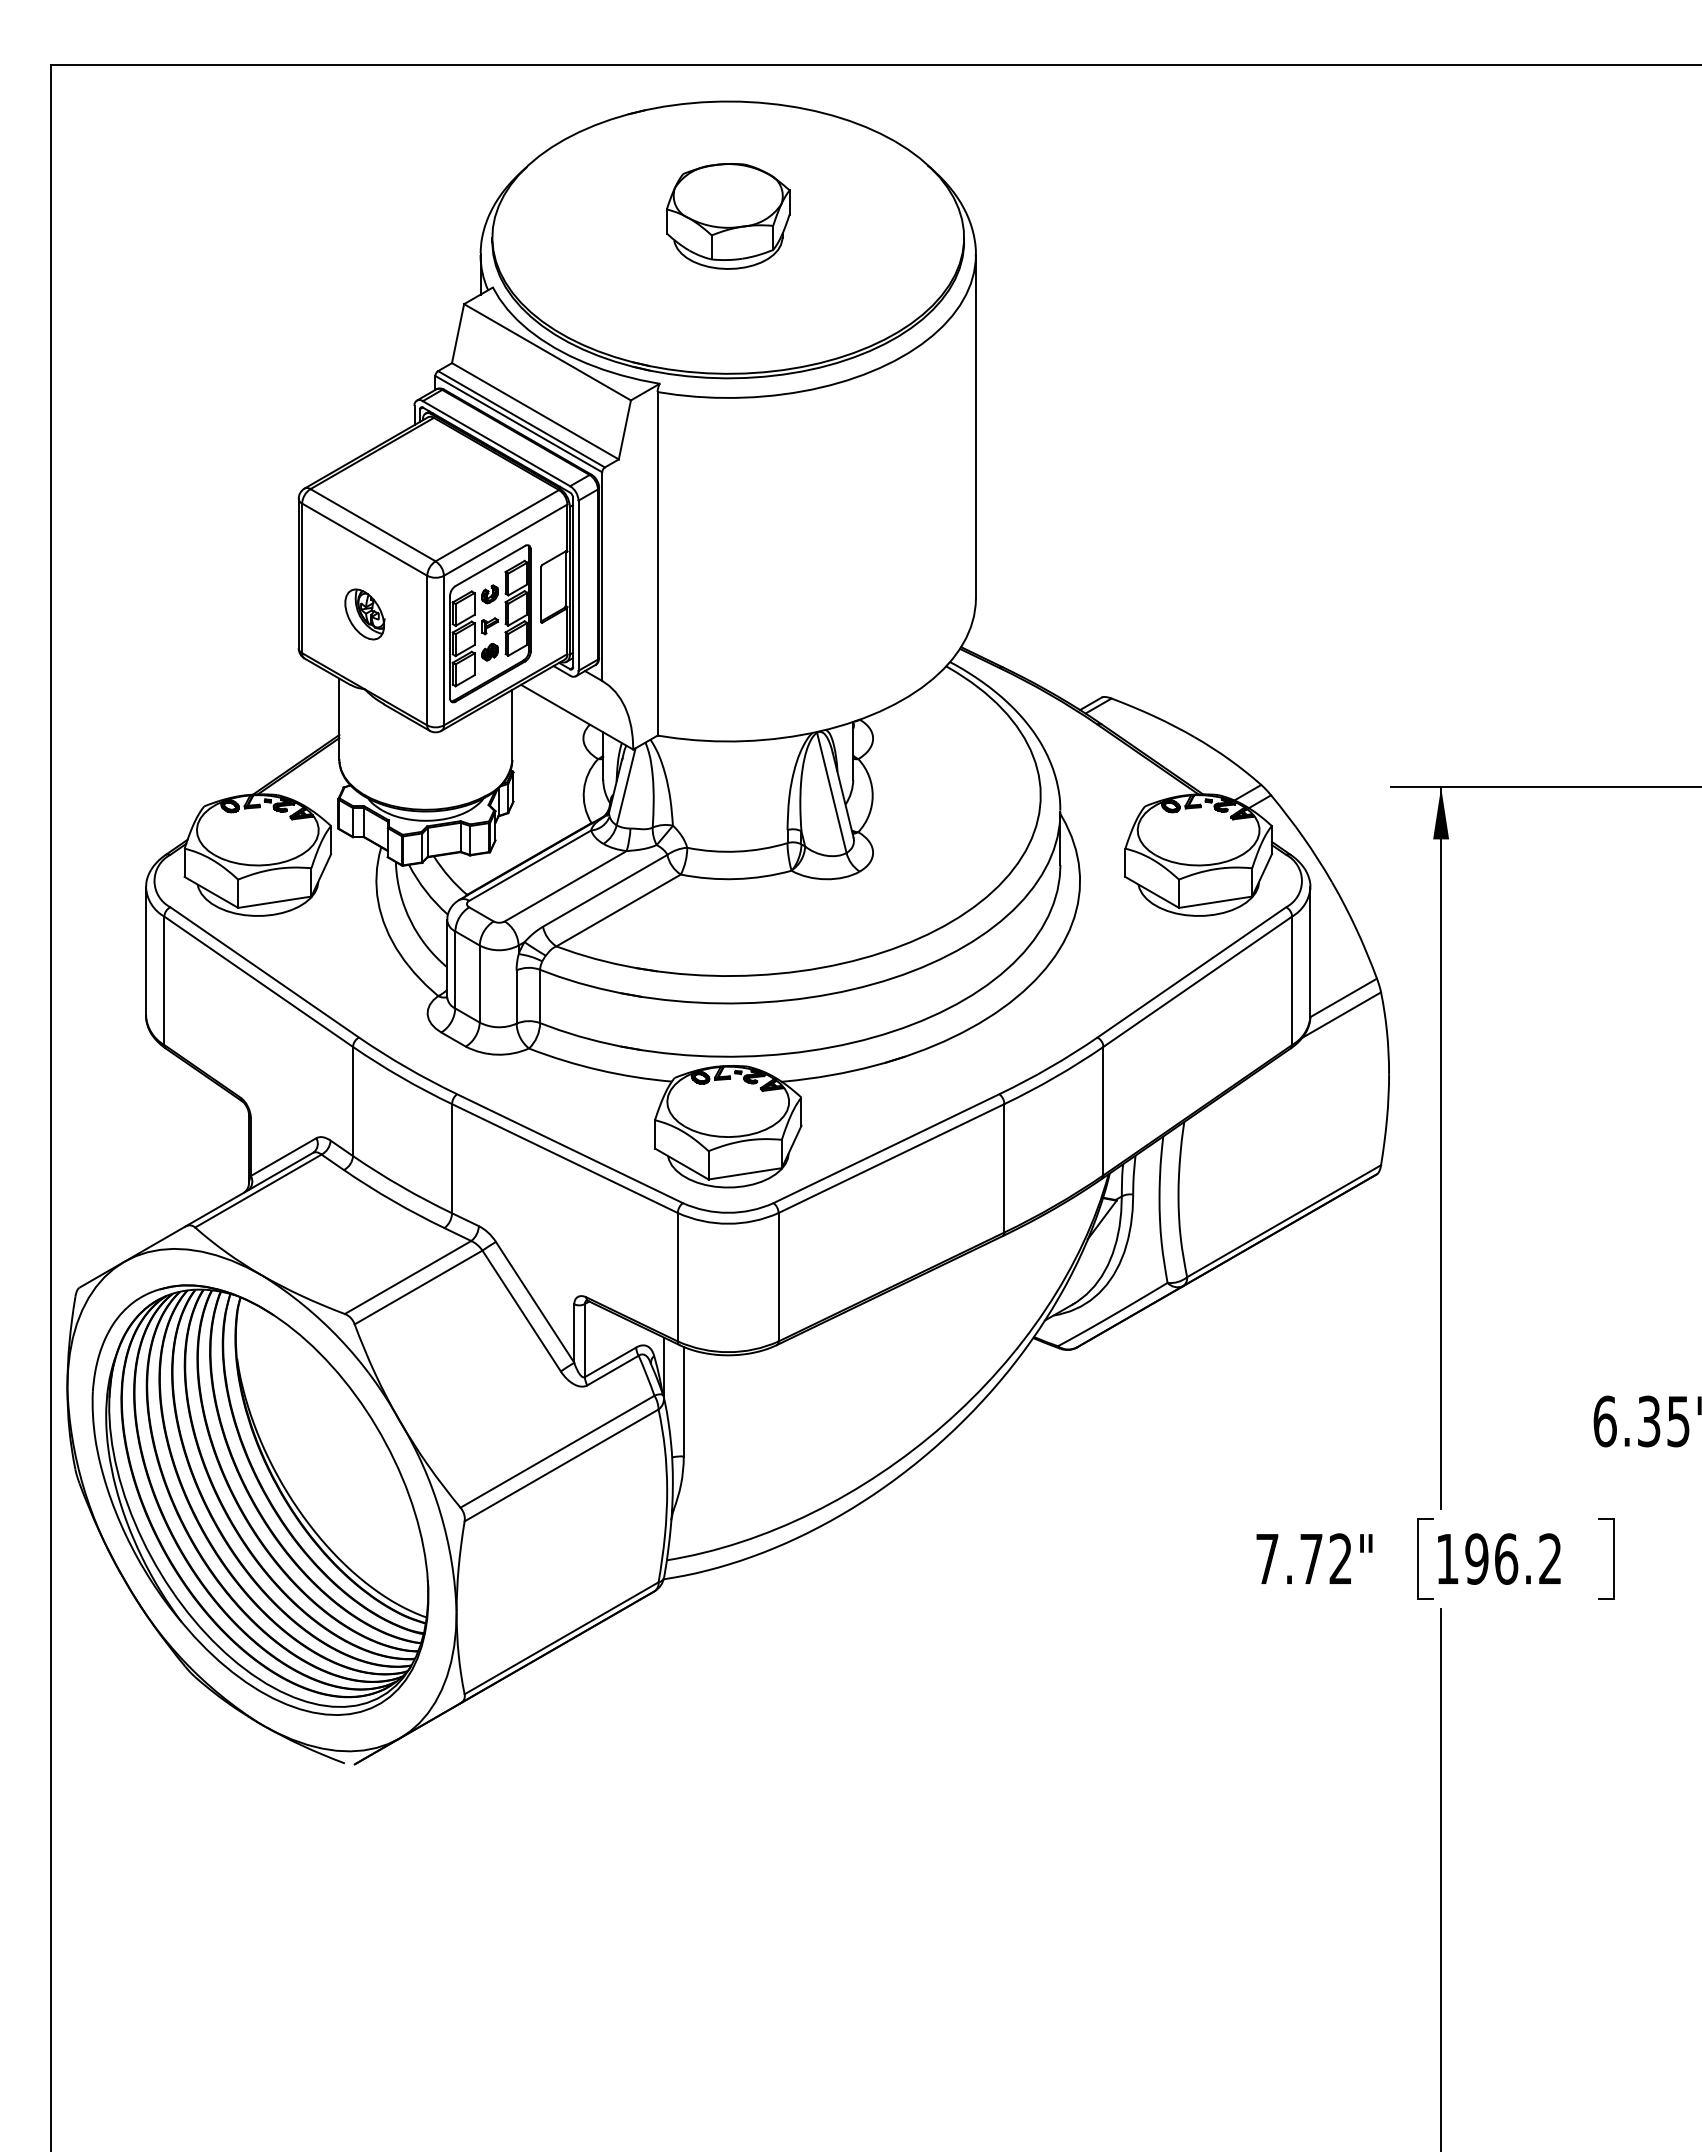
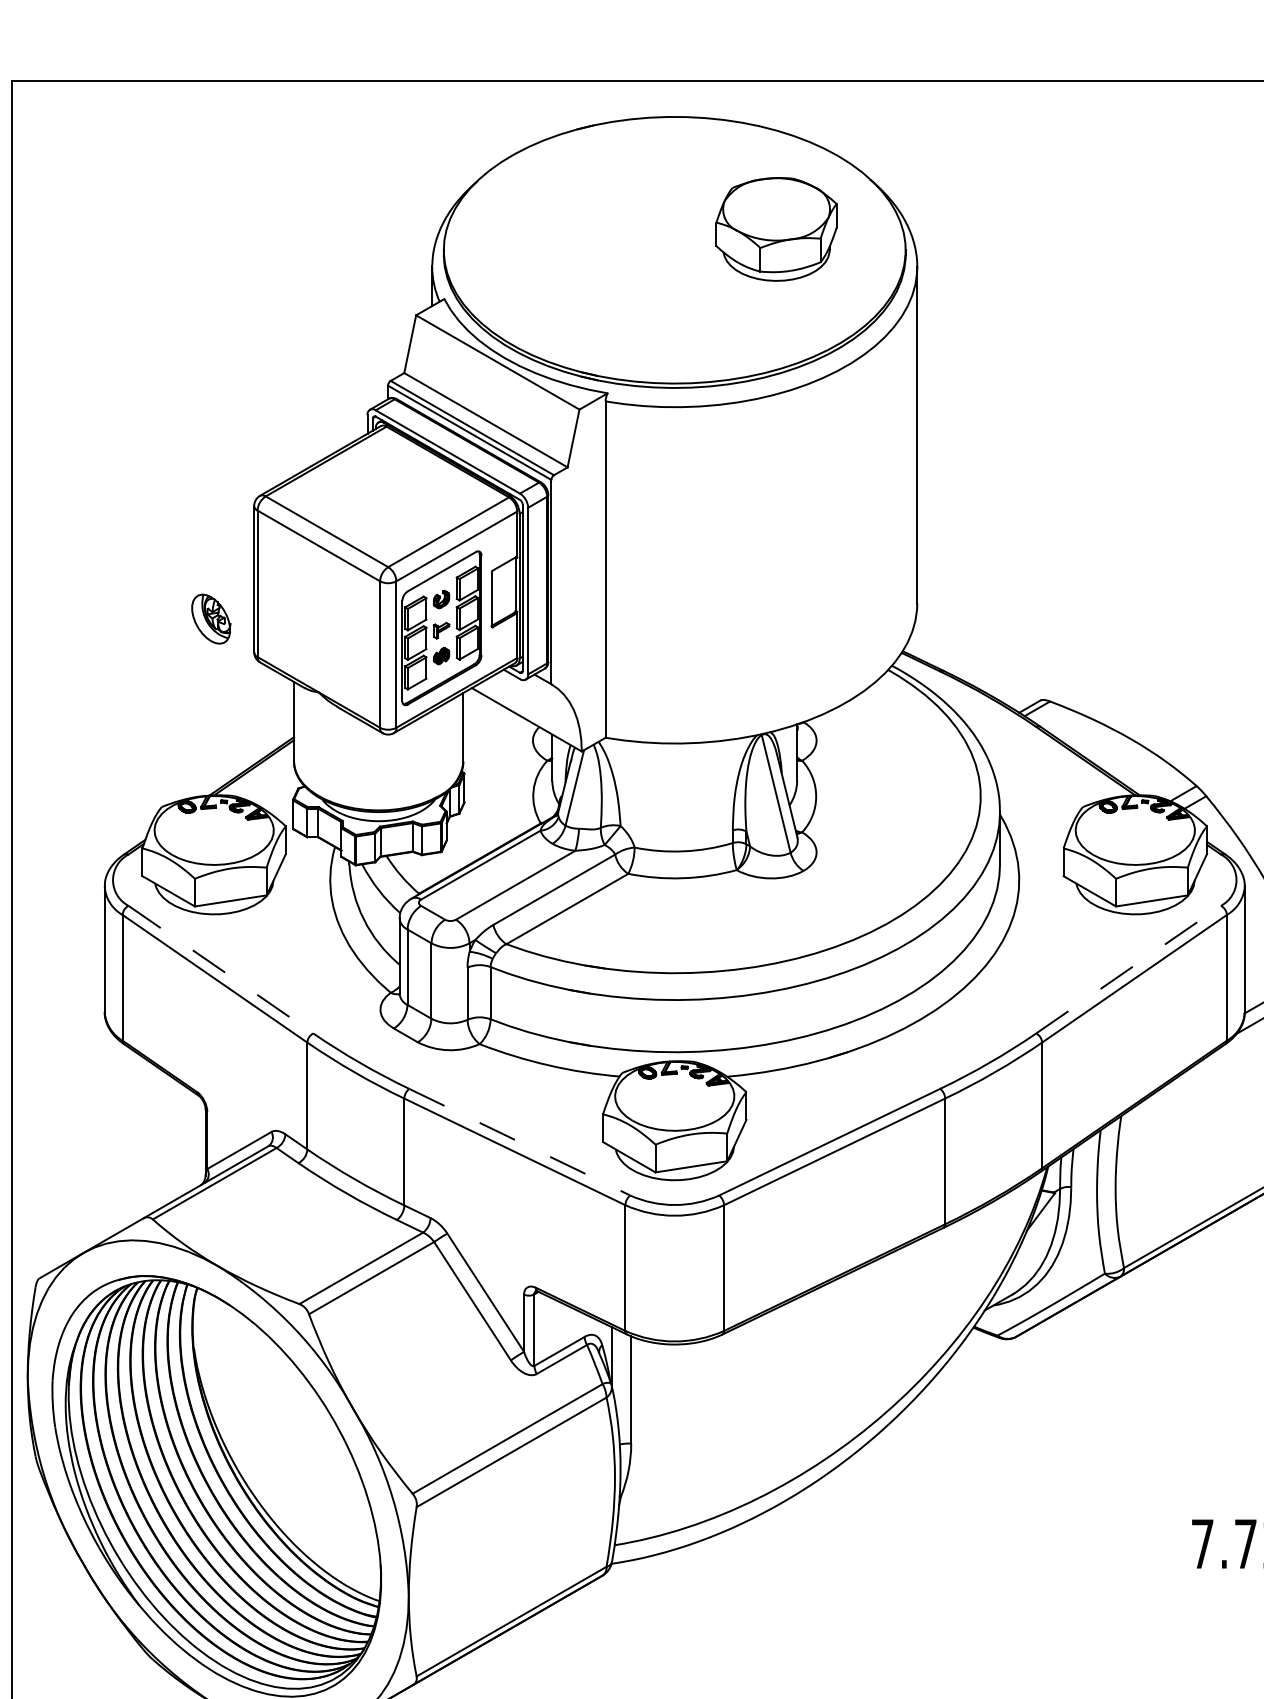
part: (728, 216) -> (776, 229), moved
part: (364, 614) -> (210, 619), moved
line: (264, 972) -> (220, 969), solid -> dashed
line: (1191, 972) -> (1128, 969), solid -> dashed
line: (570, 1148) -> (520, 1142), solid -> dashed

